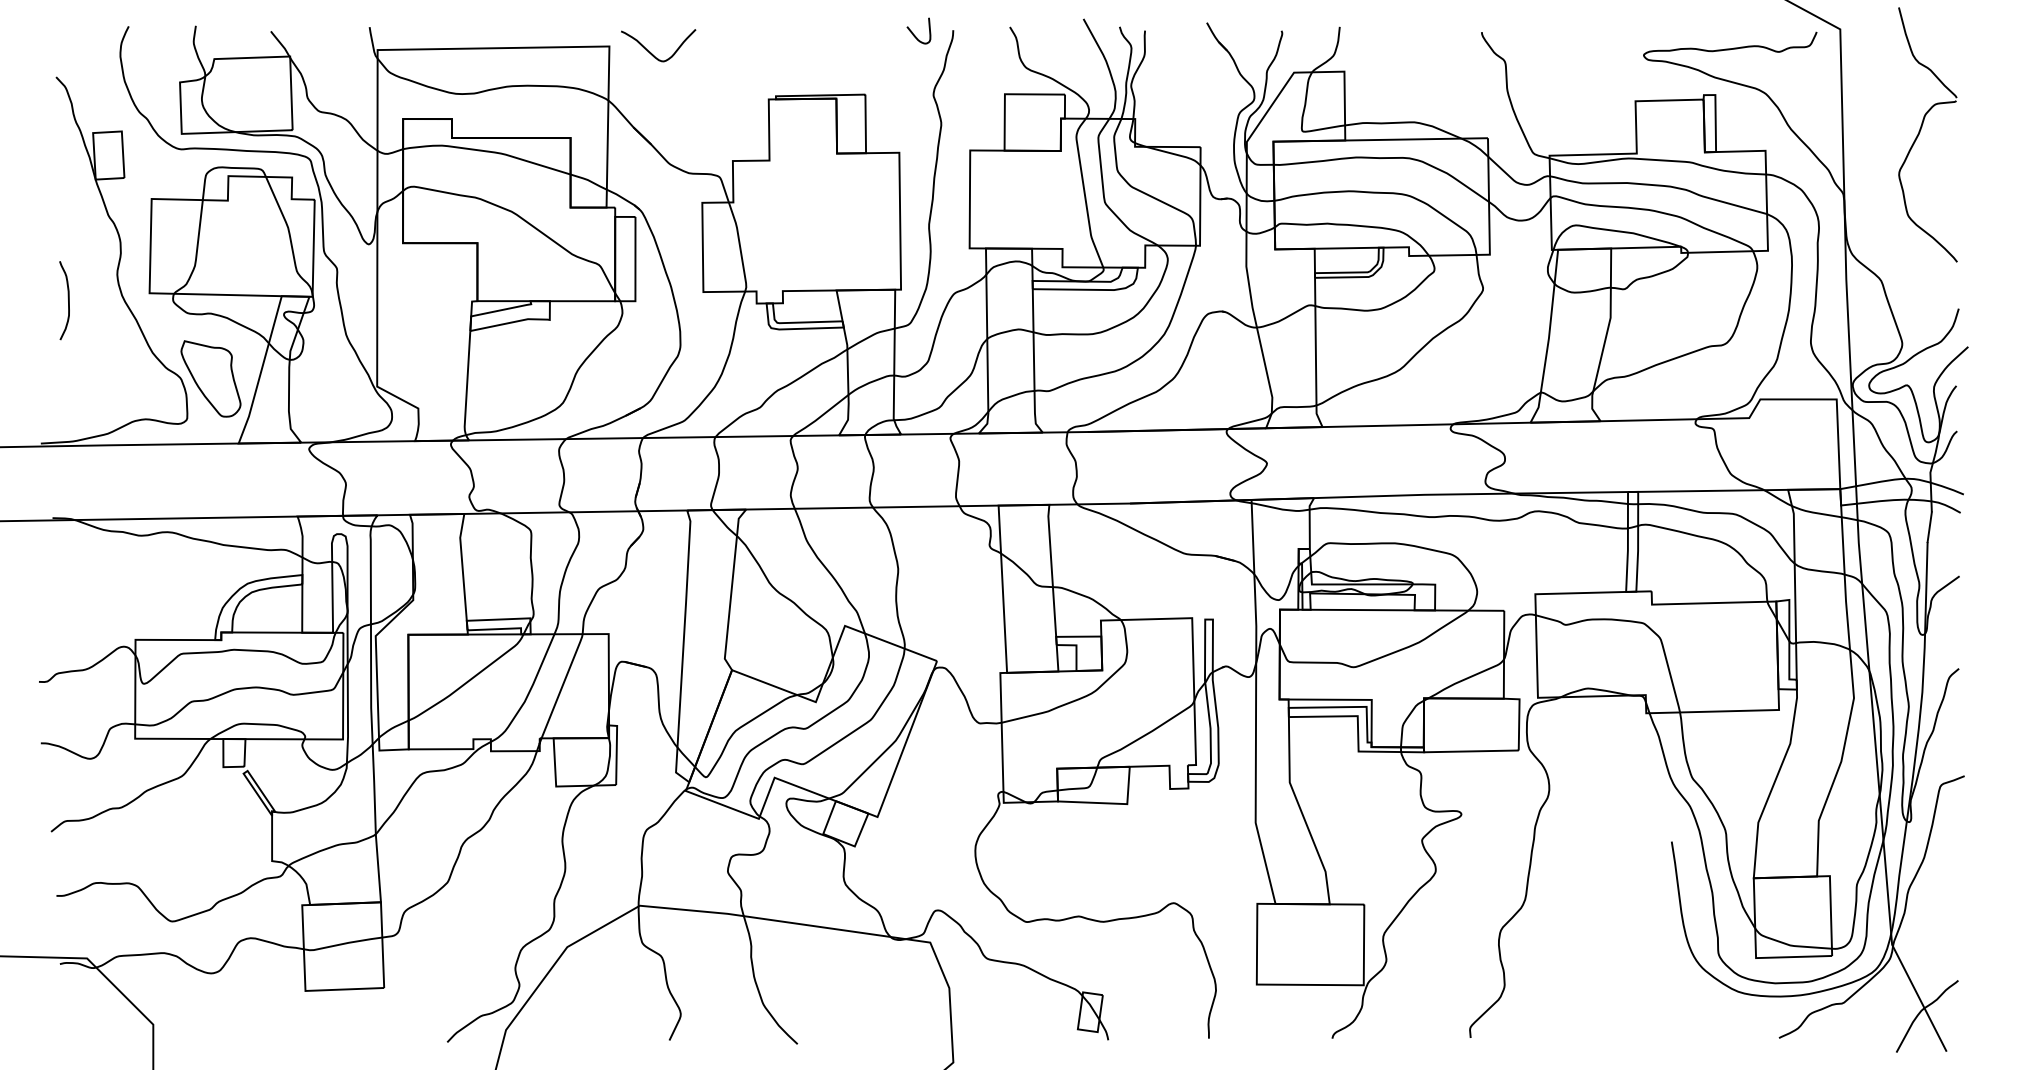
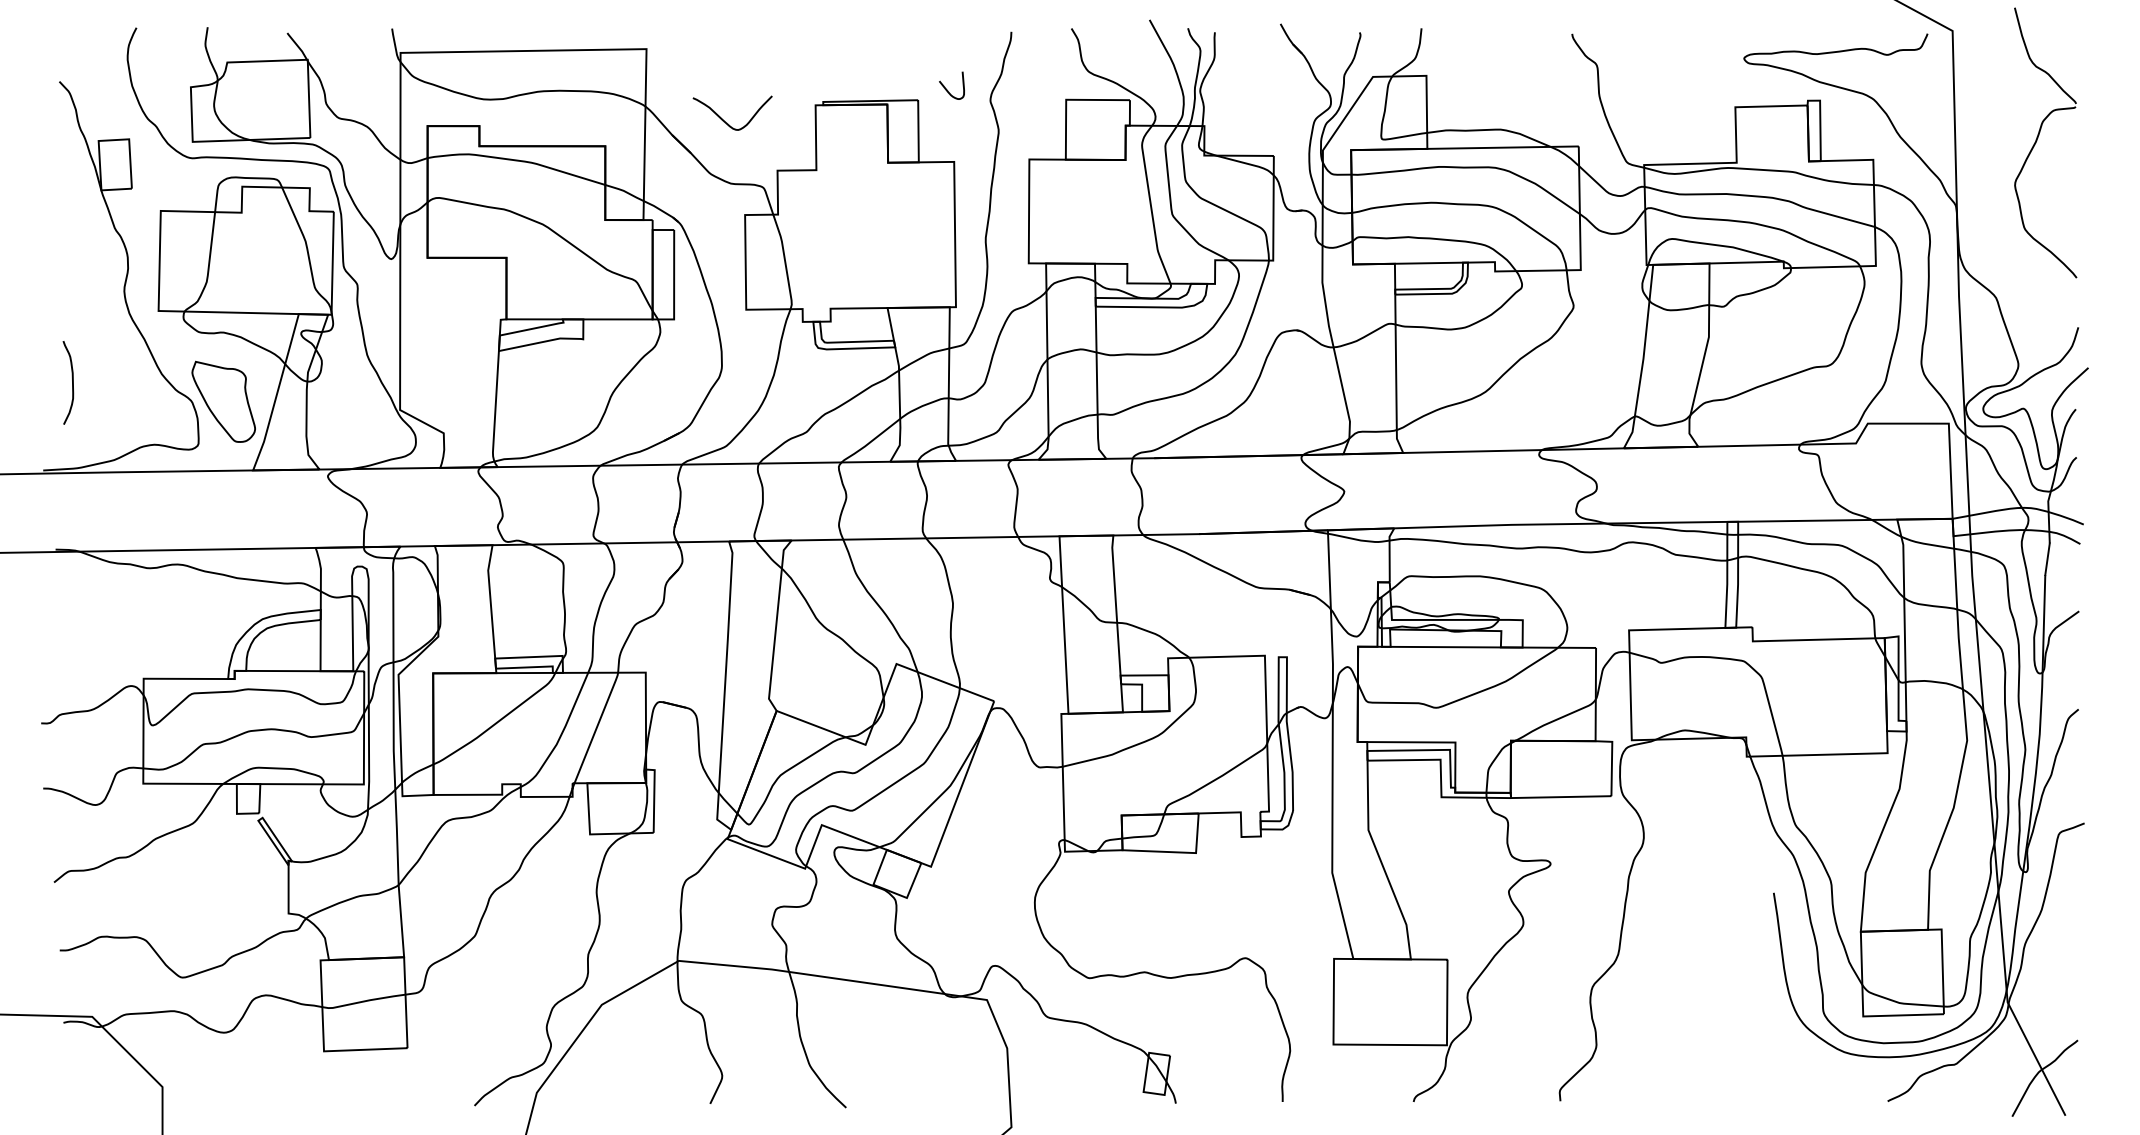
curve: (914, 34) -> (947, 89), moved
curve: (650, 52) -> (724, 120), moved
curve: (68, 300) -> (72, 382), moved

